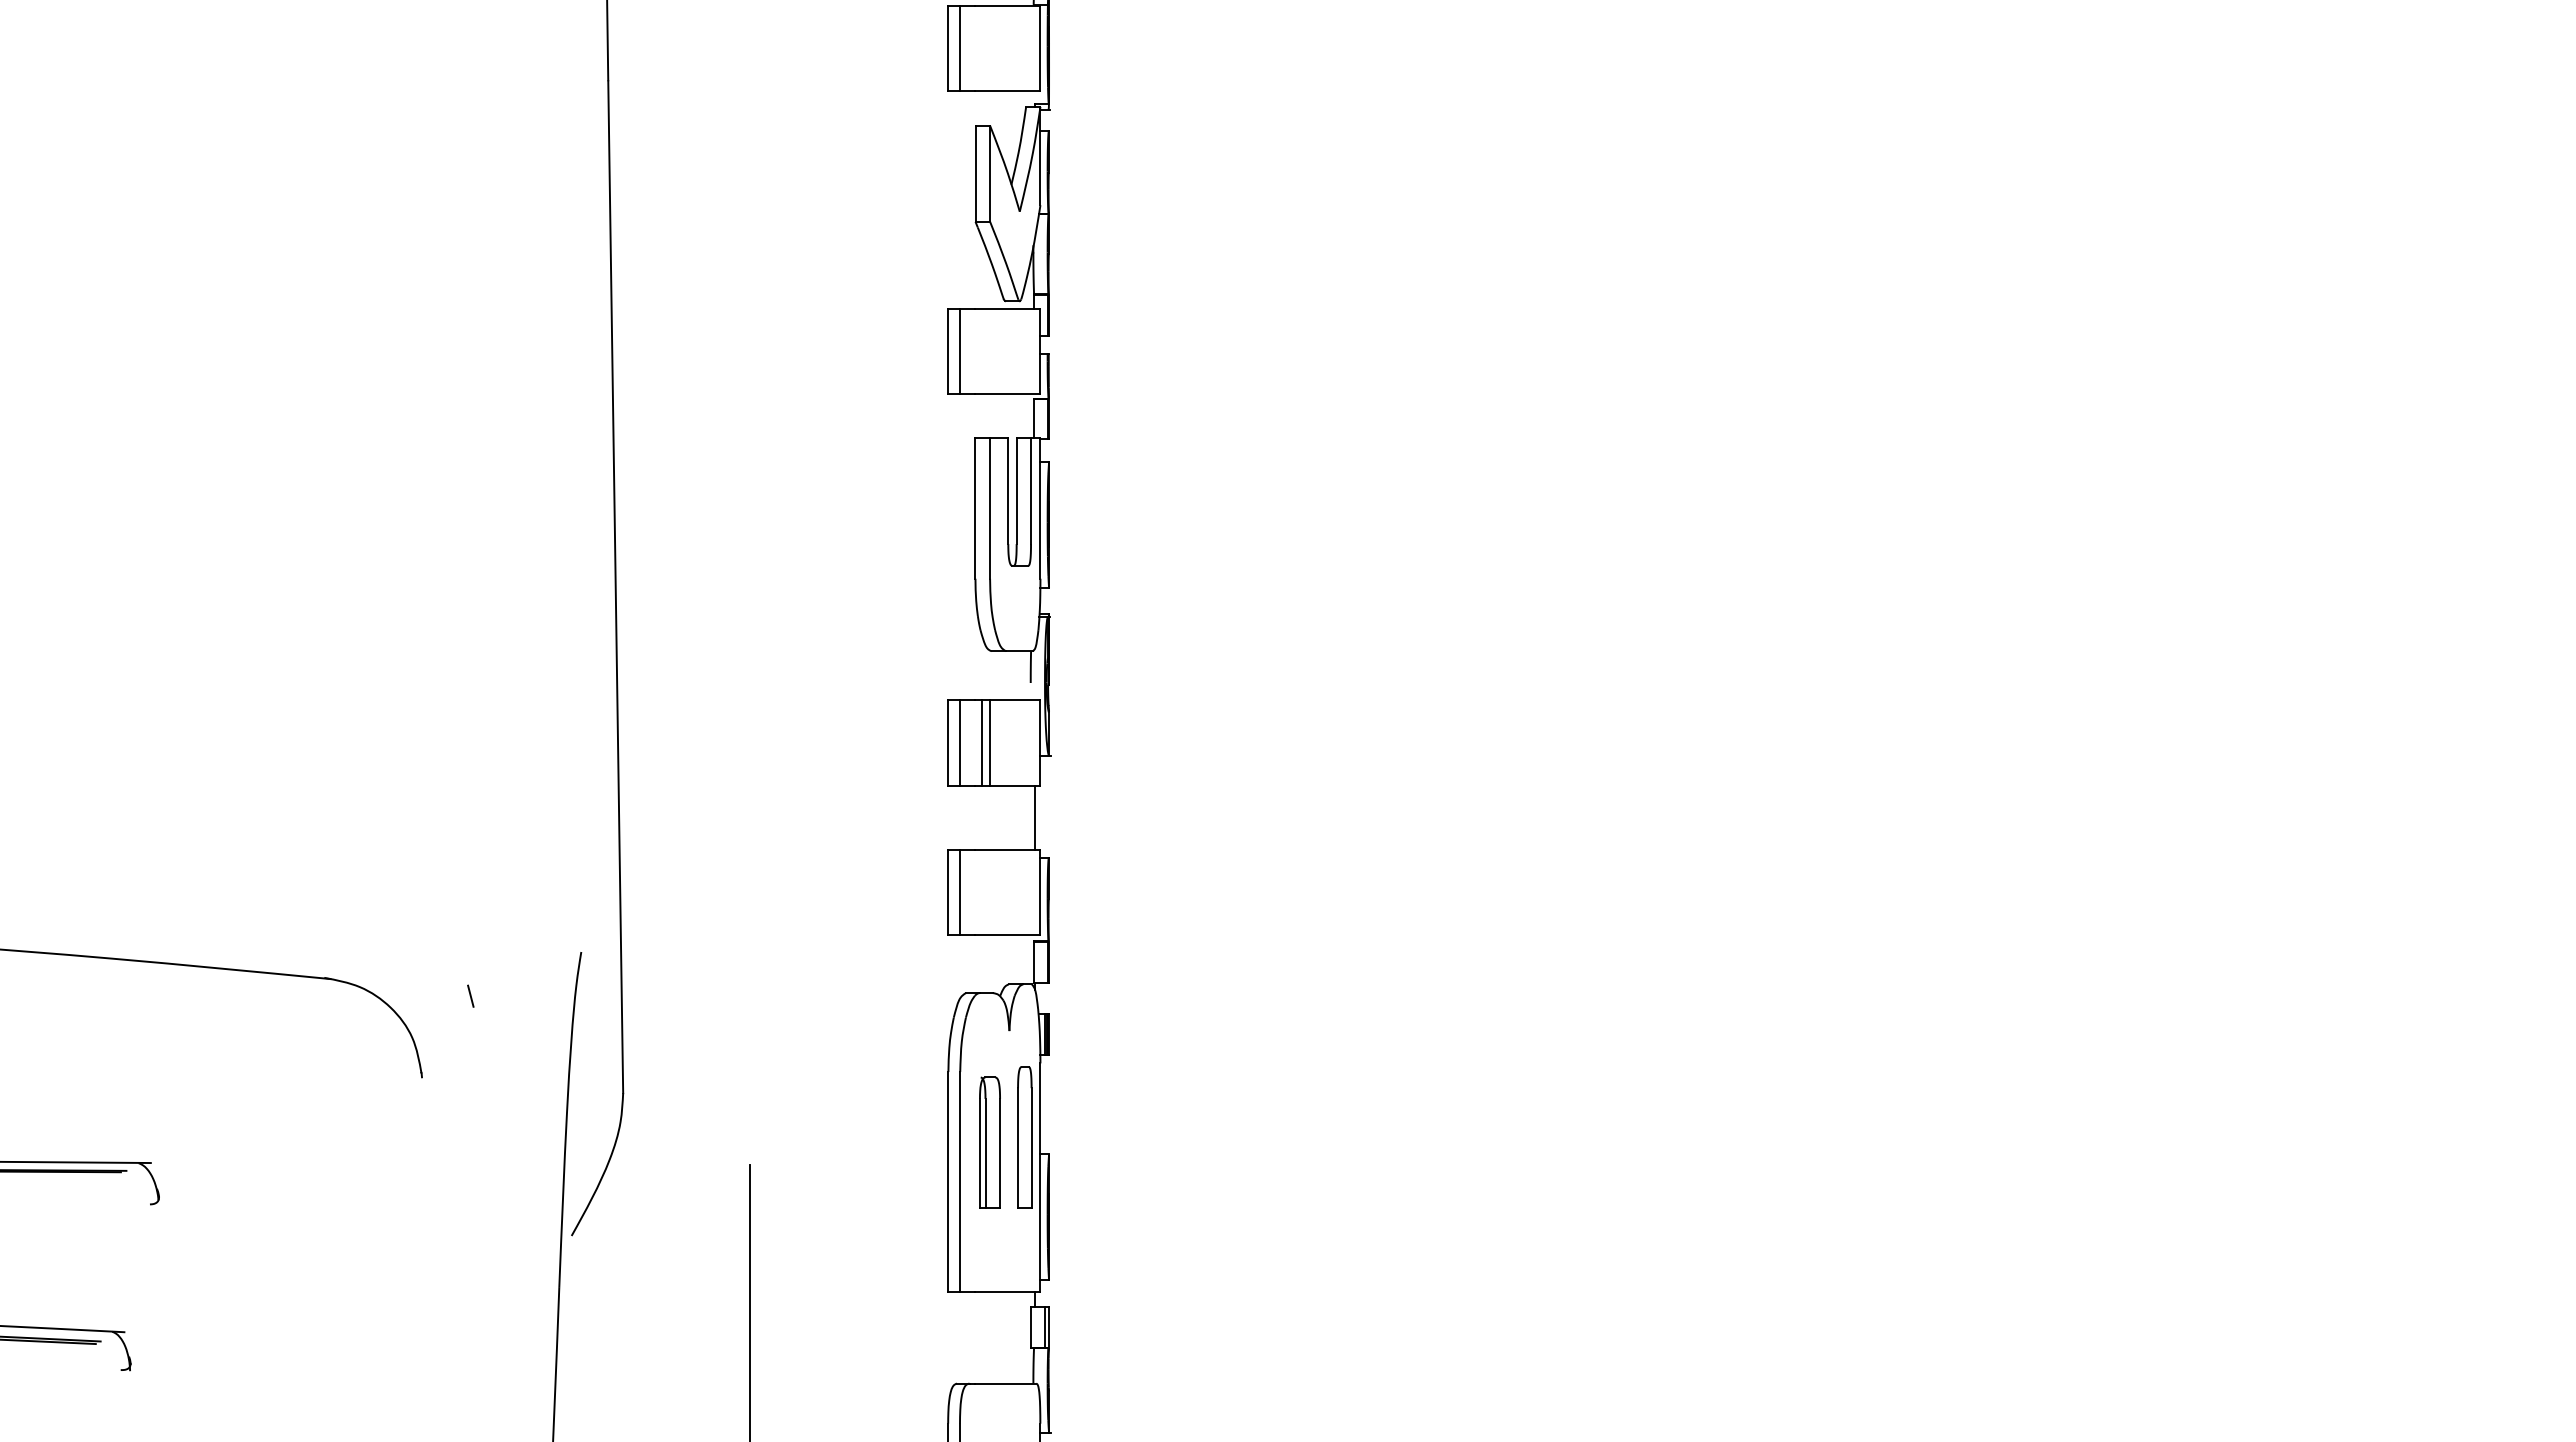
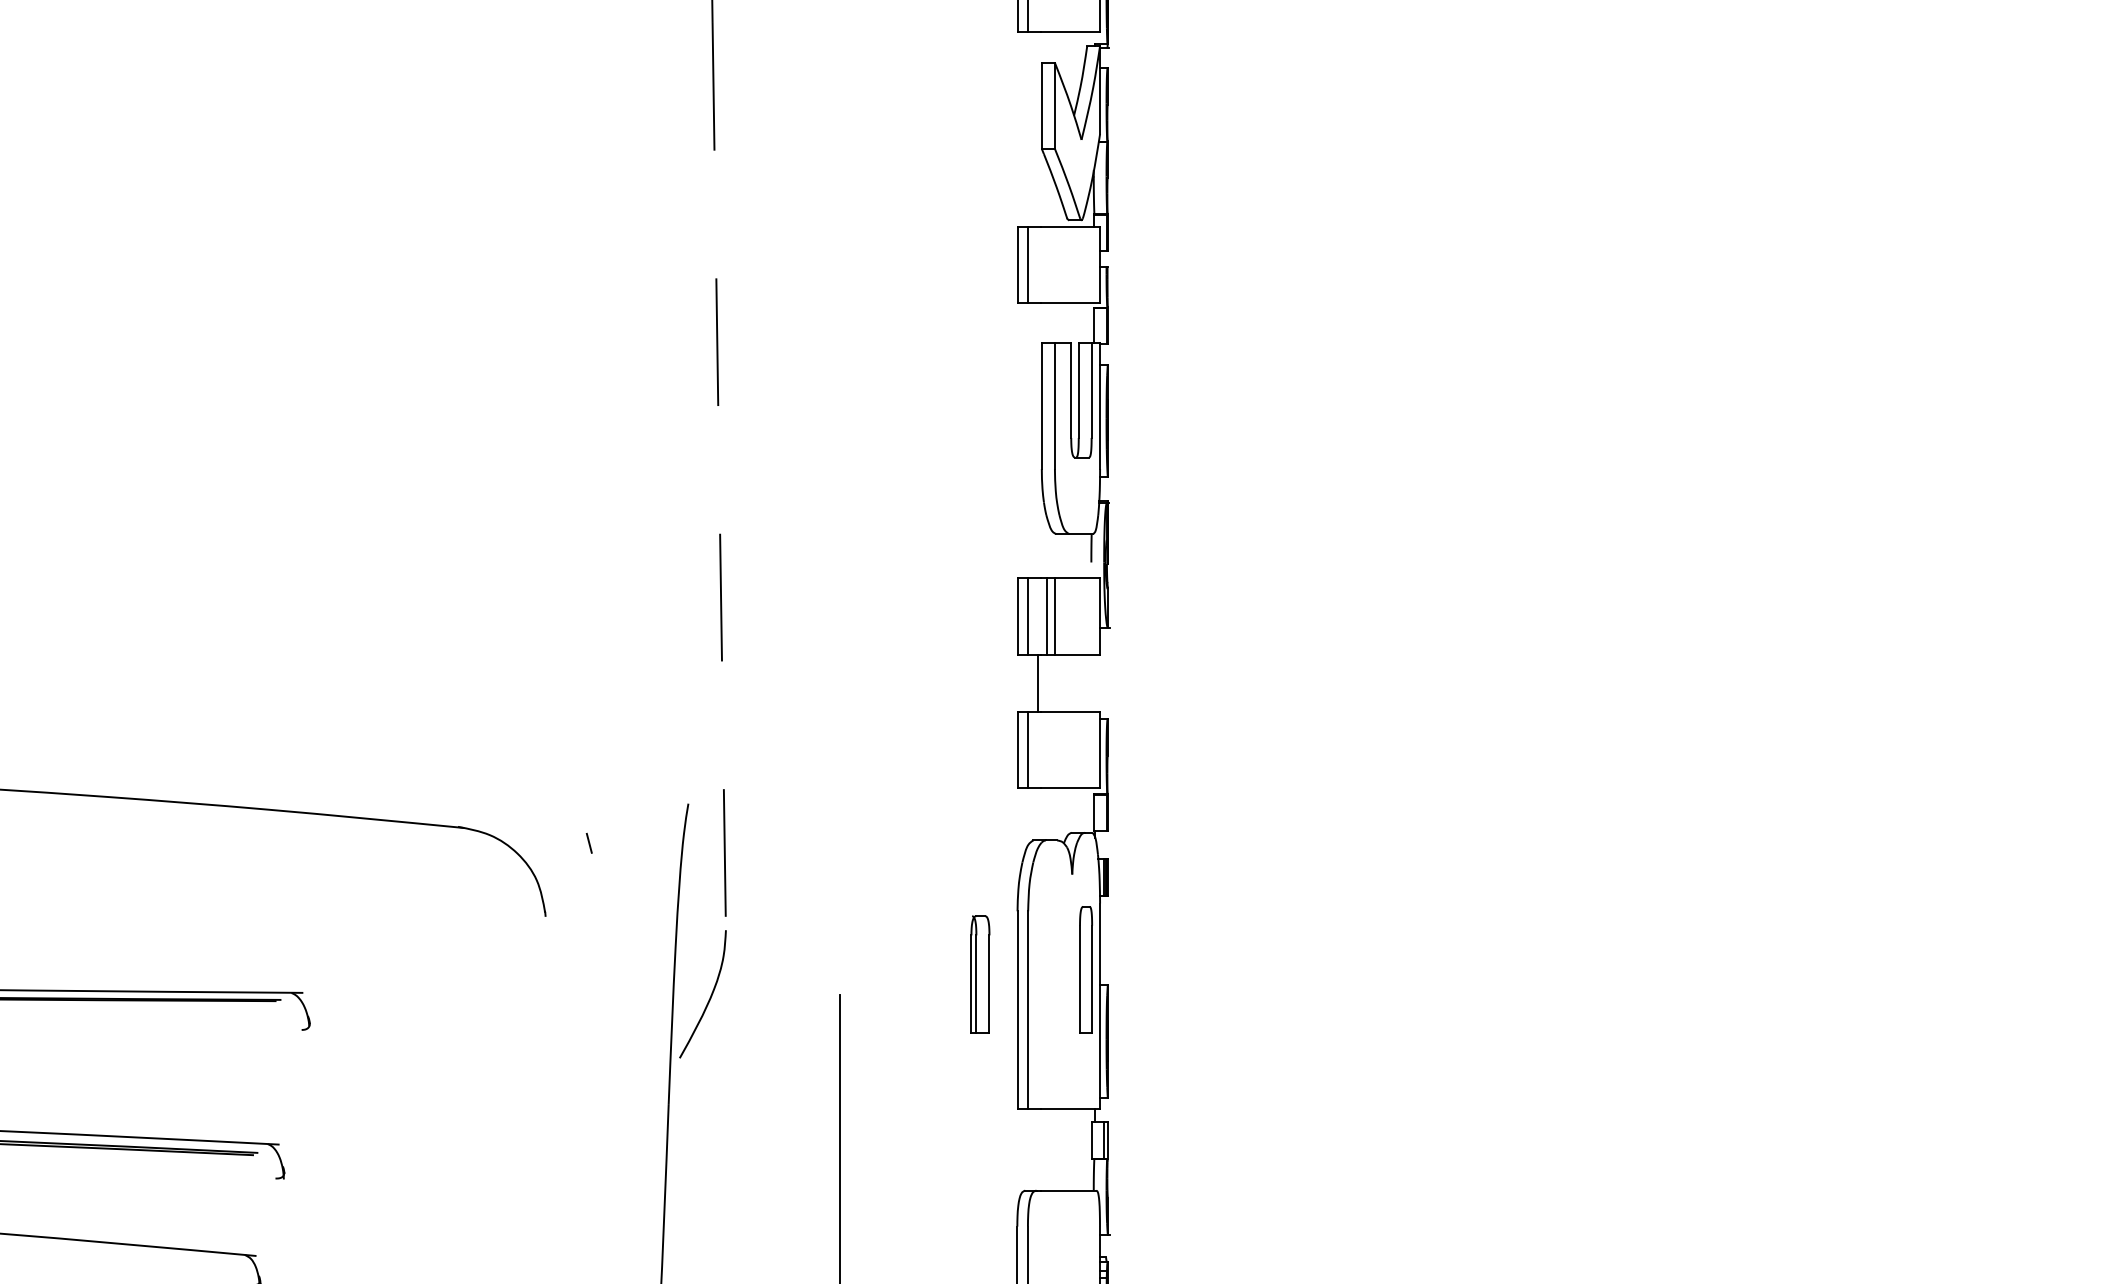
line: (615, 587) -> (719, 476), solid -> dashed
line: (1034, 817) -> (1037, 683), moved
part: (989, 1142) -> (979, 974), moved

